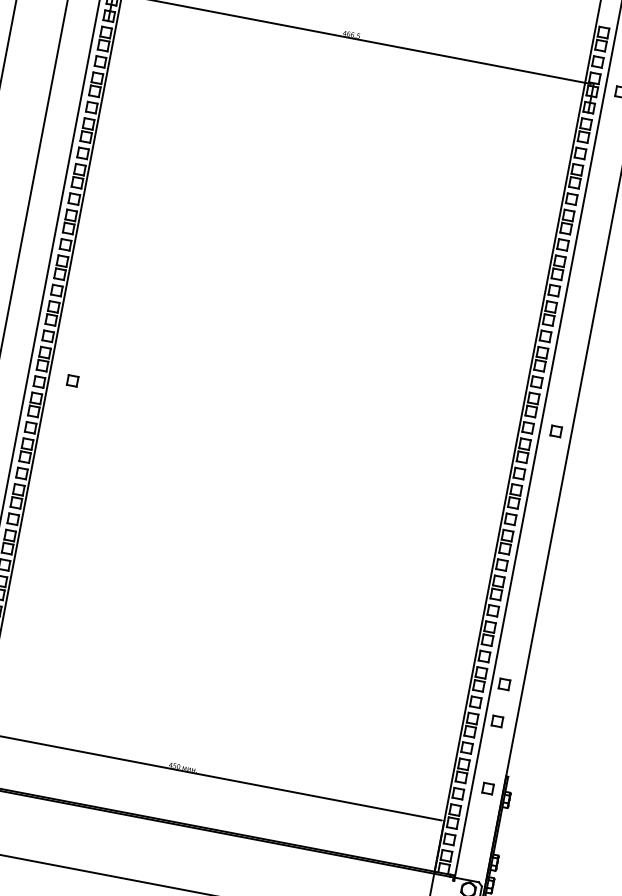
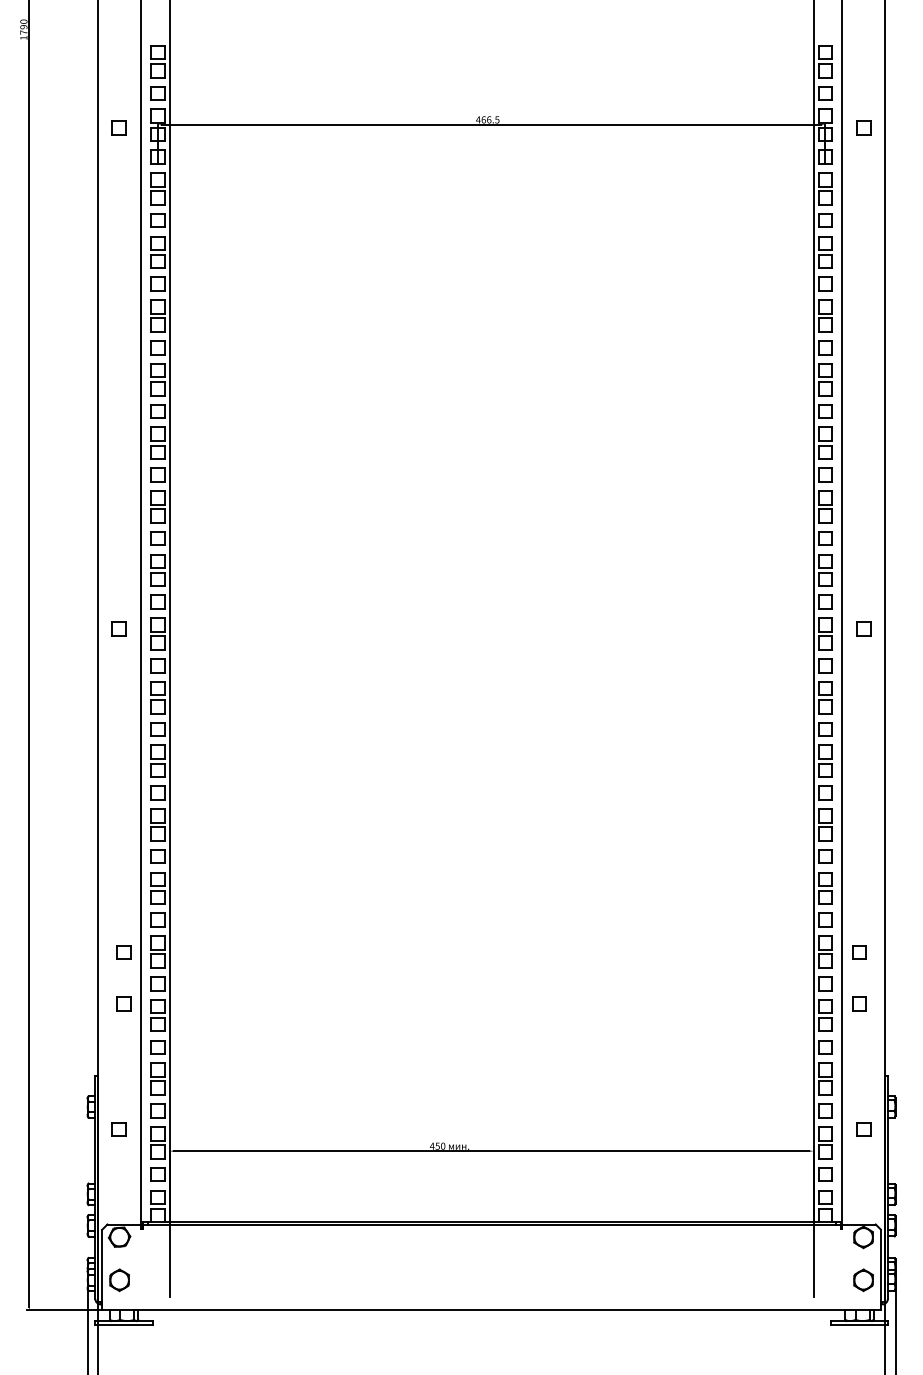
part: (72, 380) -> (118, 628), moved
part: (555, 431) -> (863, 628), moved
part: (487, 788) -> (863, 1129), moved

